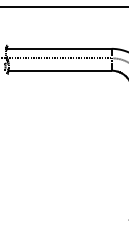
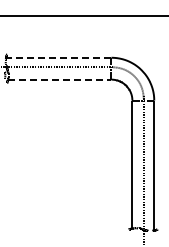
line: (58, 48) -> (58, 57), solid -> dashed
line: (59, 70) -> (59, 79), solid -> dashed

